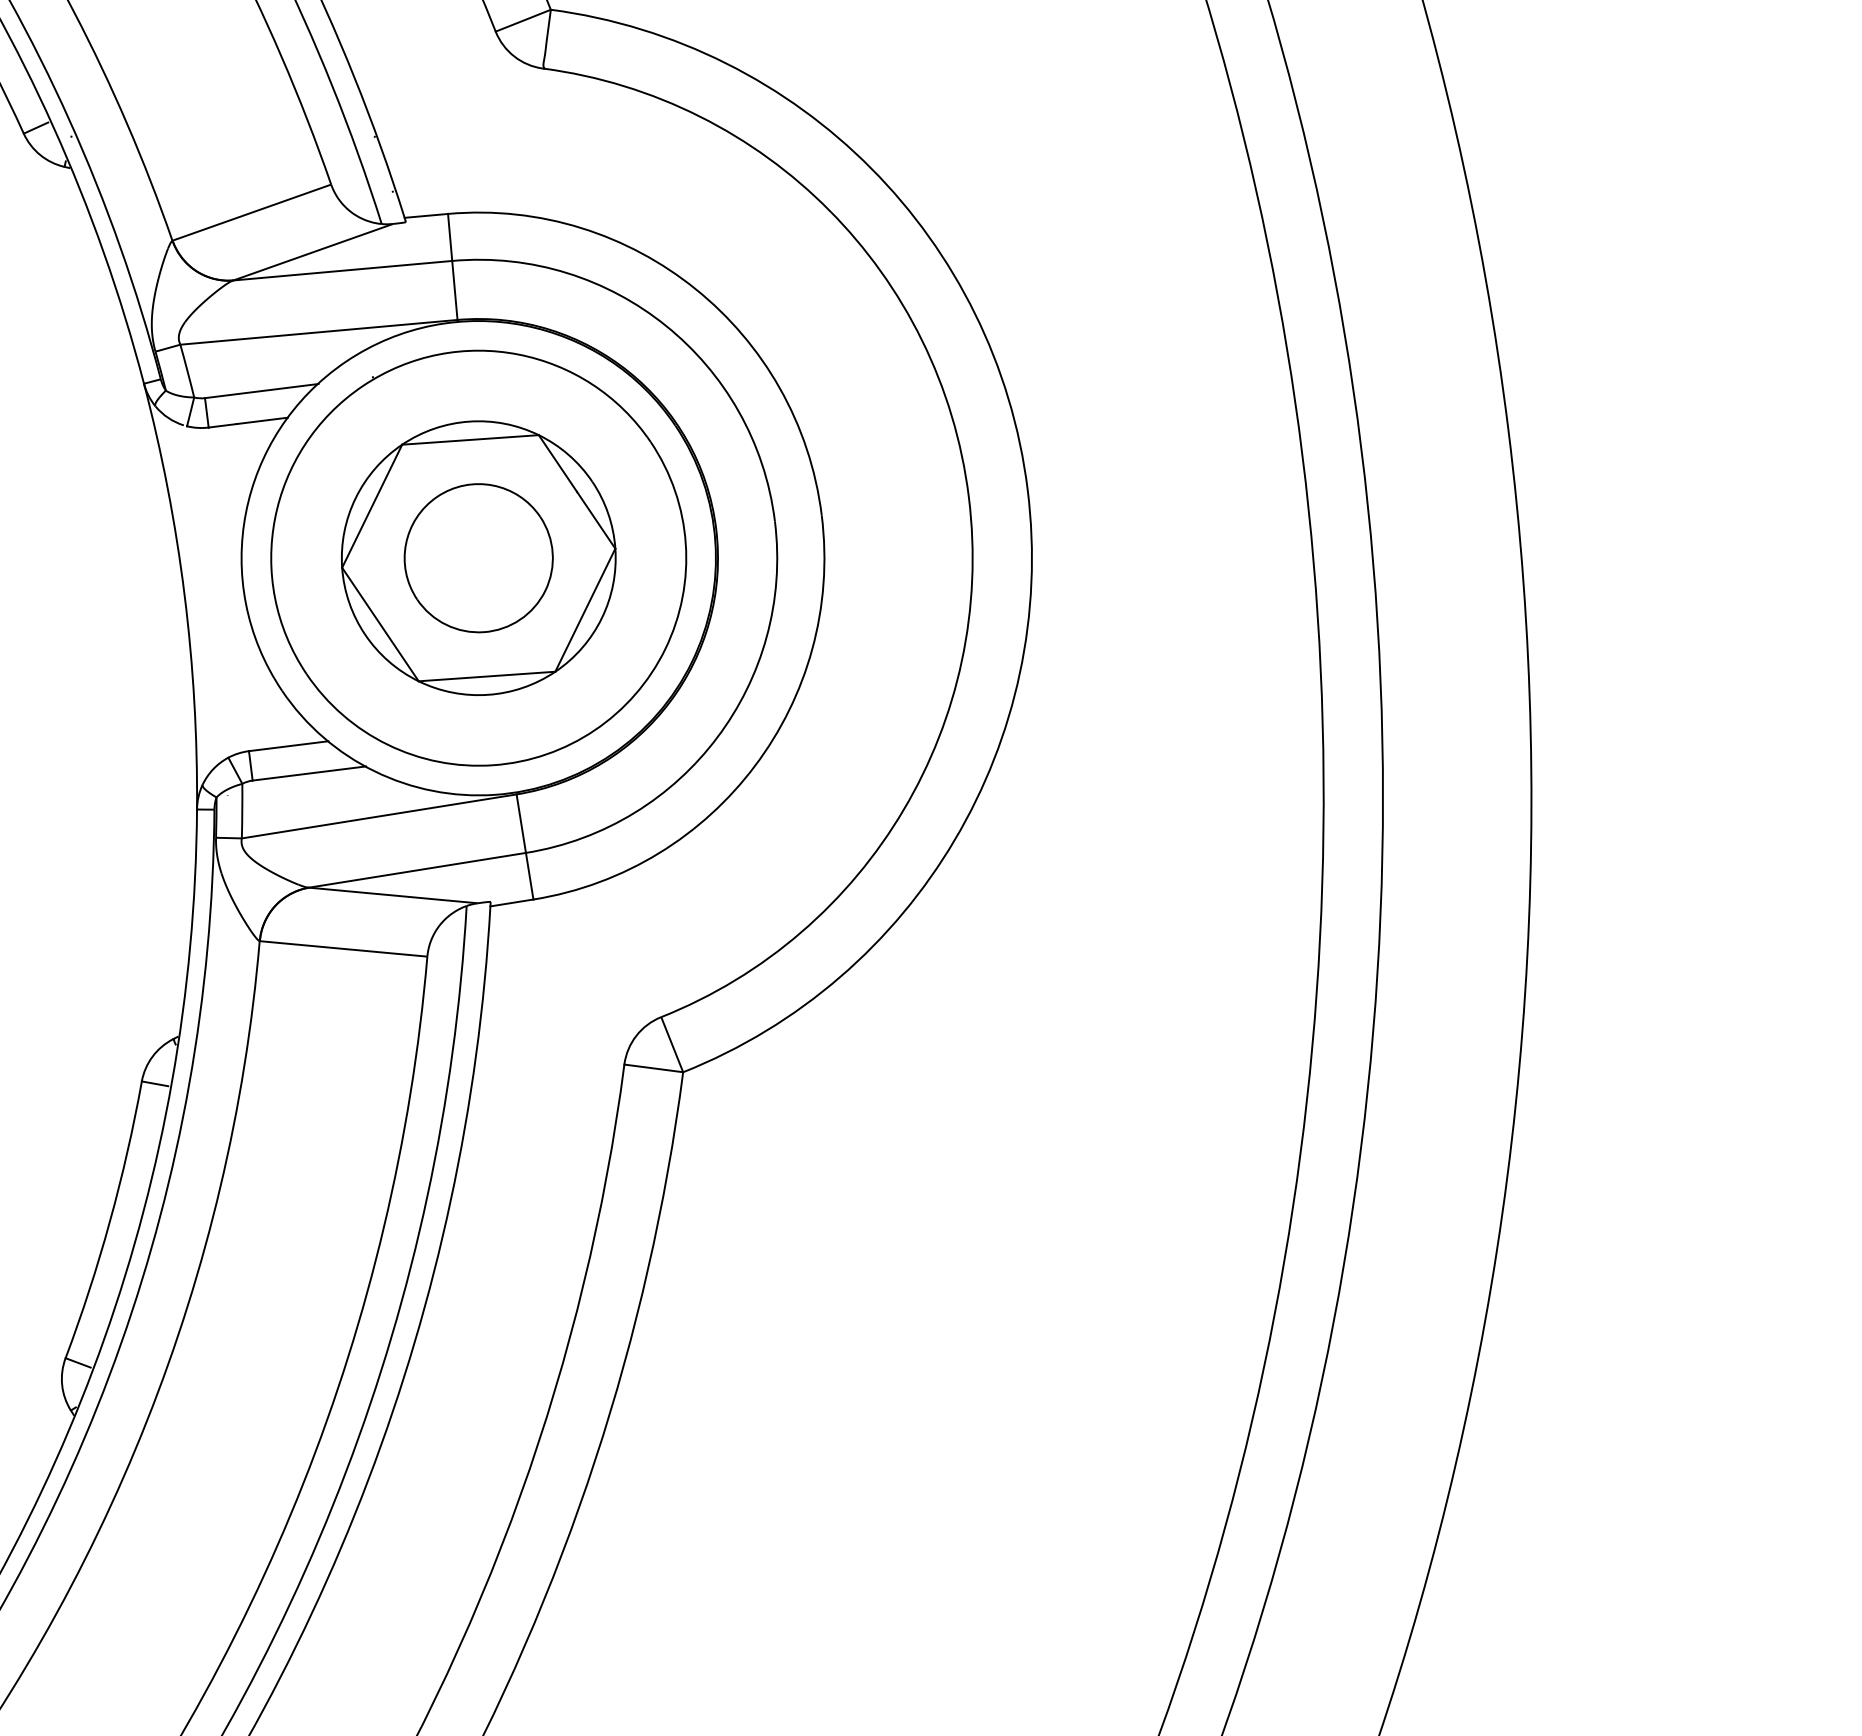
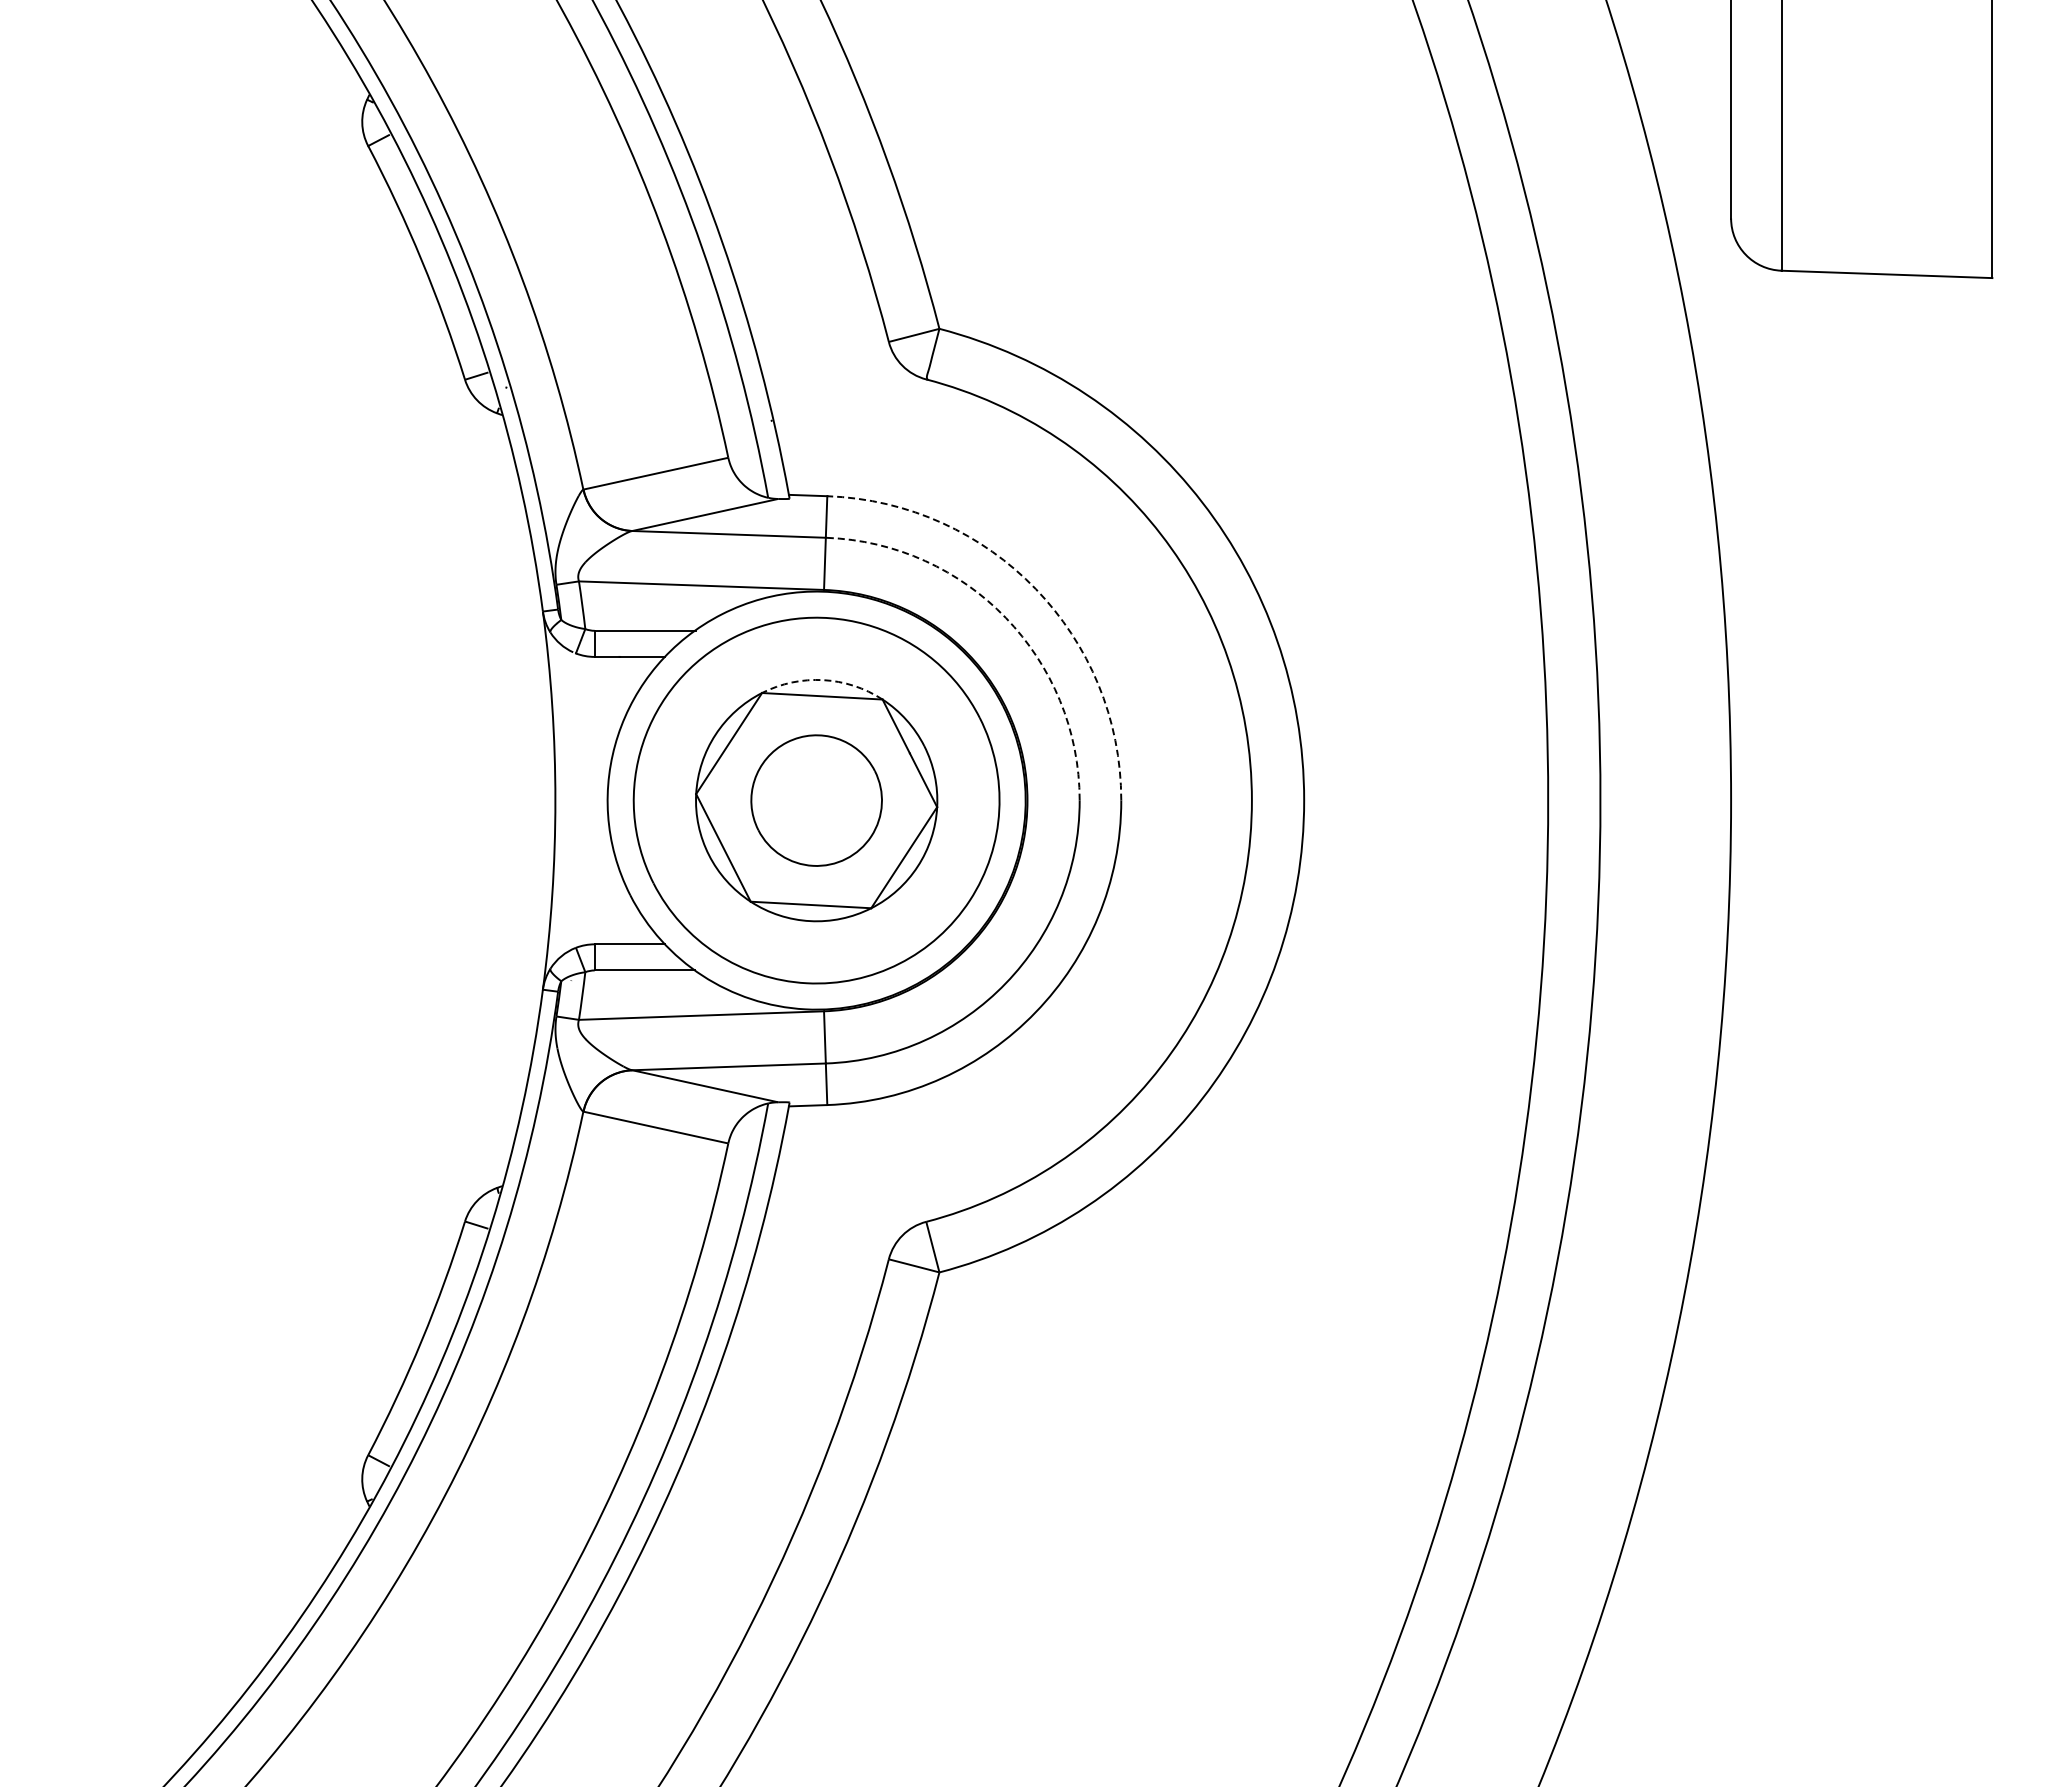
arc: (695, 289) -> (1035, 589), solid -> dashed
arc: (665, 325) -> (1005, 617), solid -> dashed
arc: (469, 422) -> (823, 680), solid -> dashed

